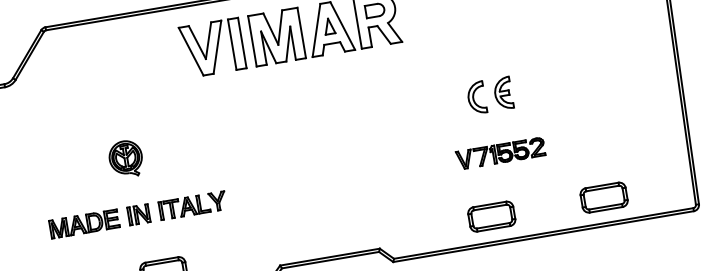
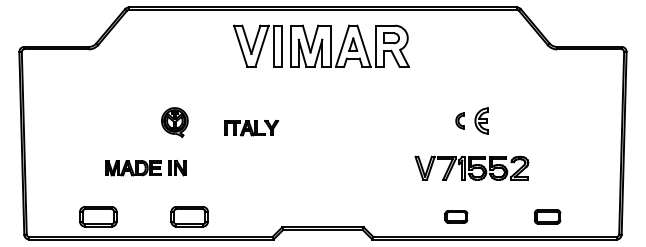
part: (475, 97) -> (459, 120), size x0.6
part: (500, 152) -> (471, 167), size x1.6
part: (603, 197) -> (547, 216), size x0.7
part: (192, 206) -> (251, 128), moved
part: (492, 216) -> (456, 216), size x0.6

